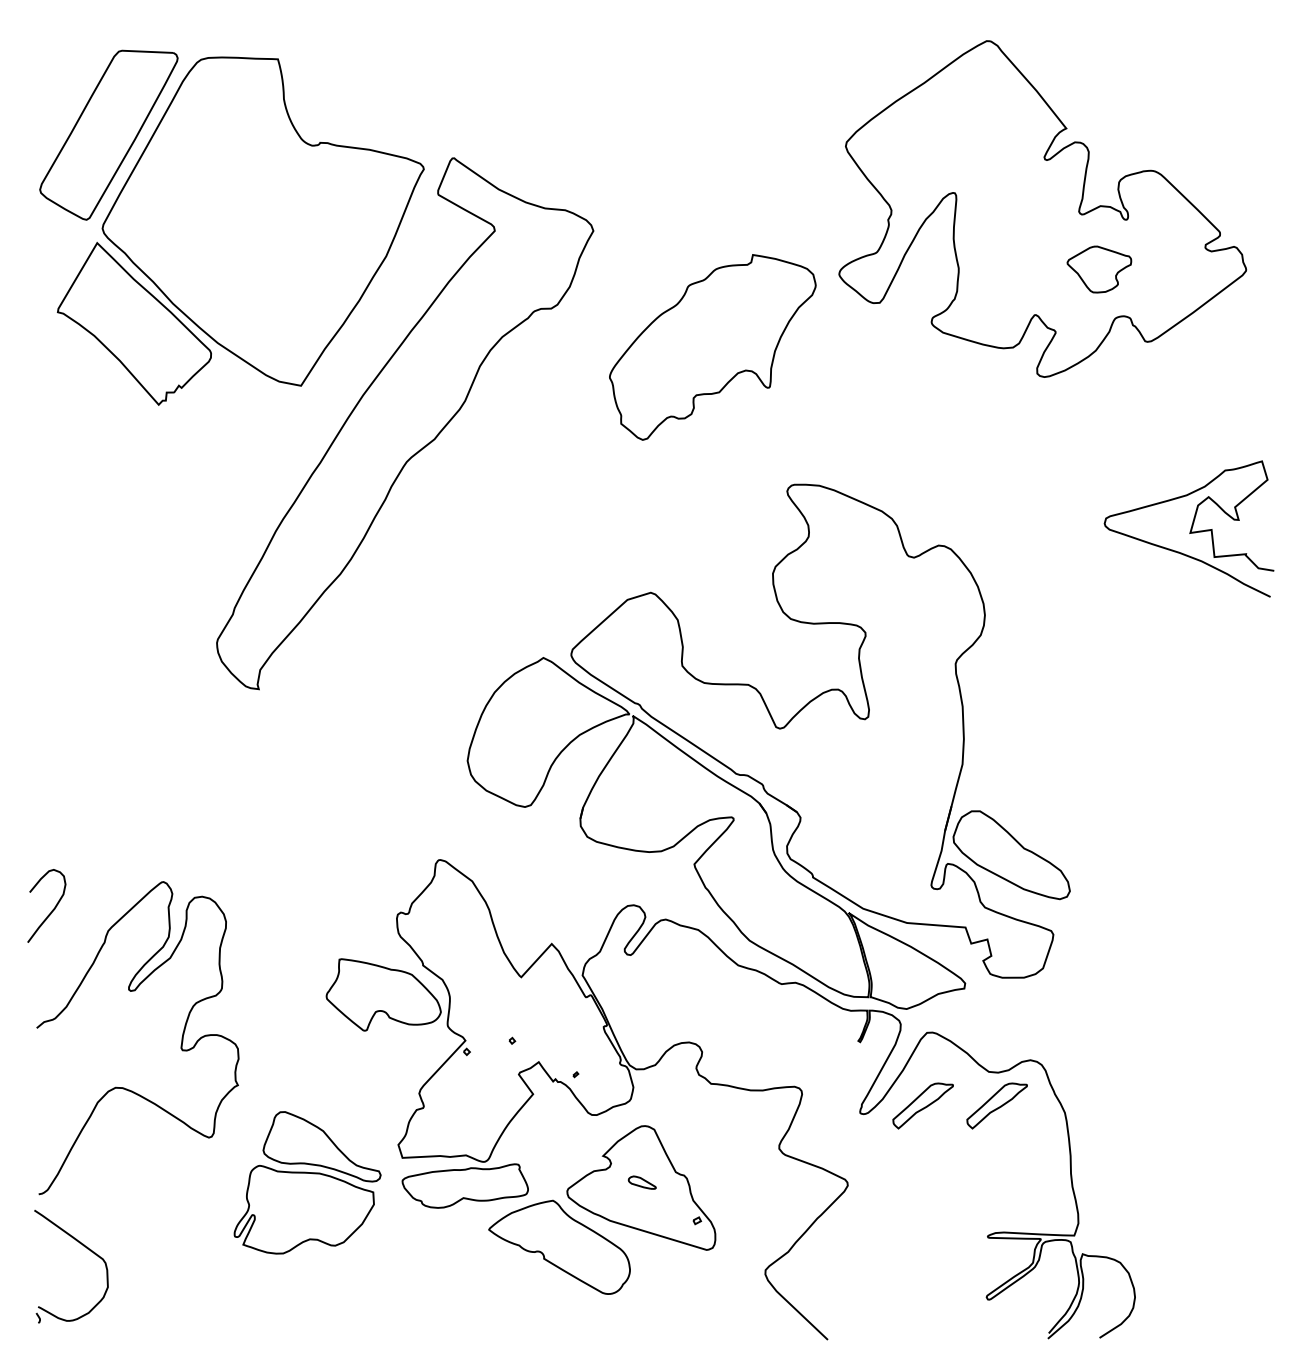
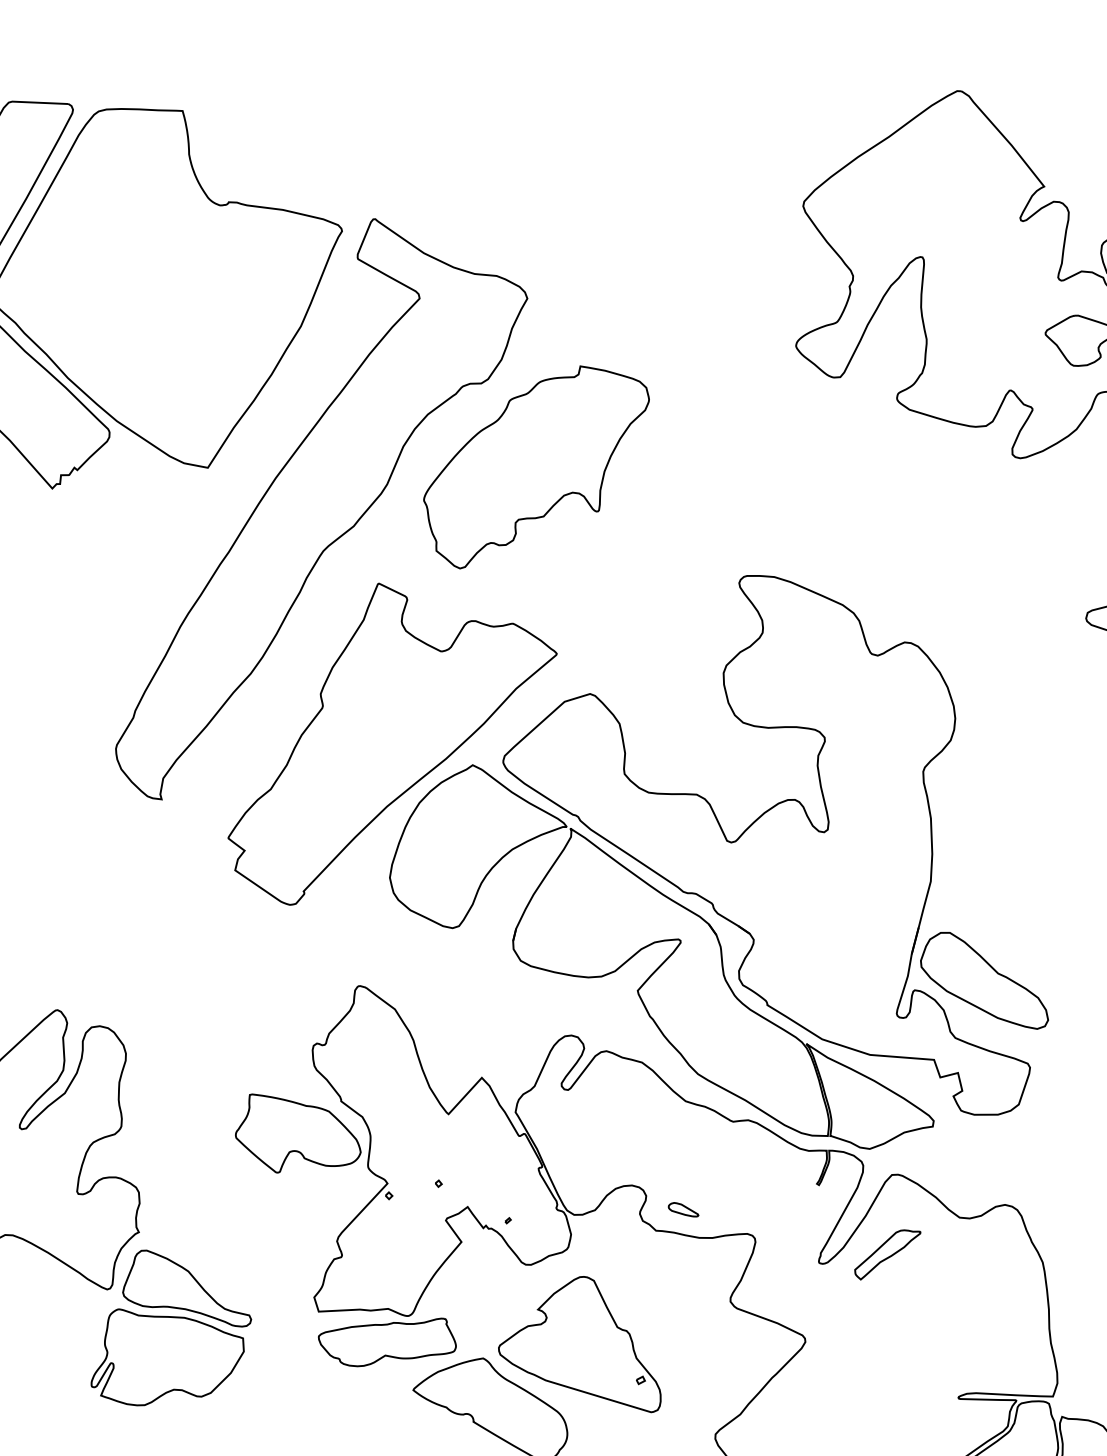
part: (712, 347) -> (536, 467), moved
part: (470, 638) -> (393, 743), added
part: (996, 1105) -> (967, 1254), removed
part: (307, 1182) -> (171, 1327), moved
part: (641, 1182) -> (682, 1209), moved

